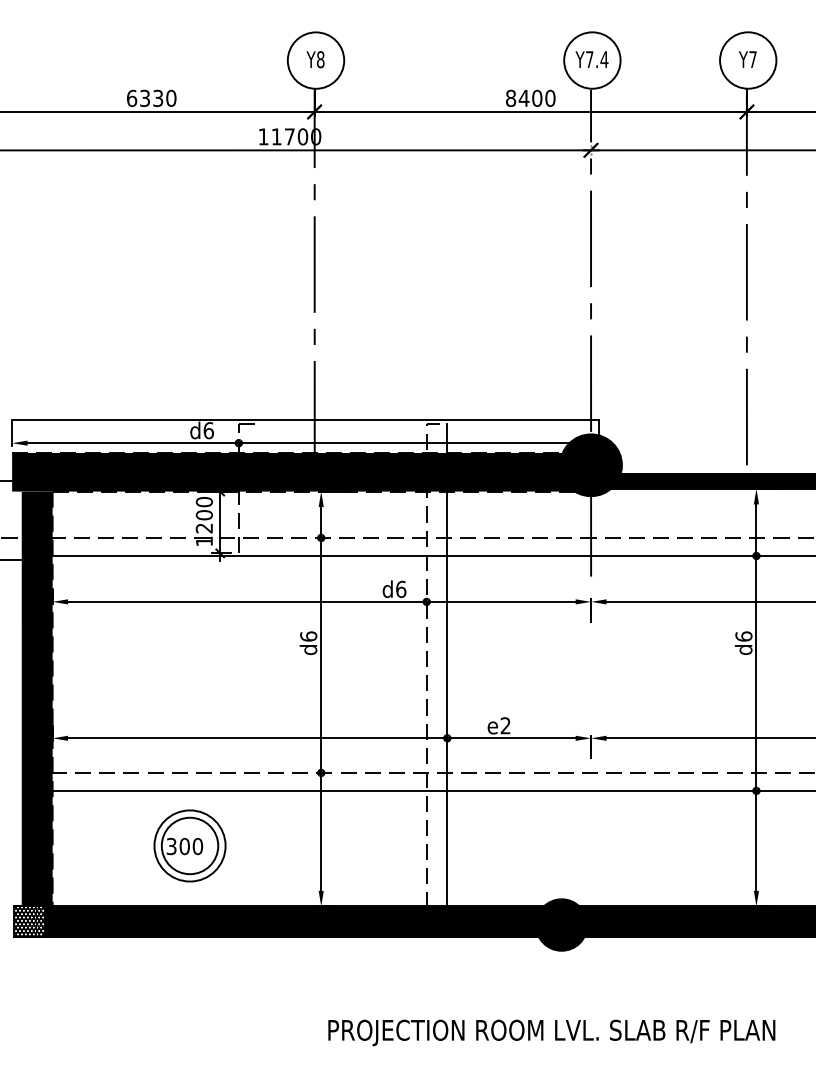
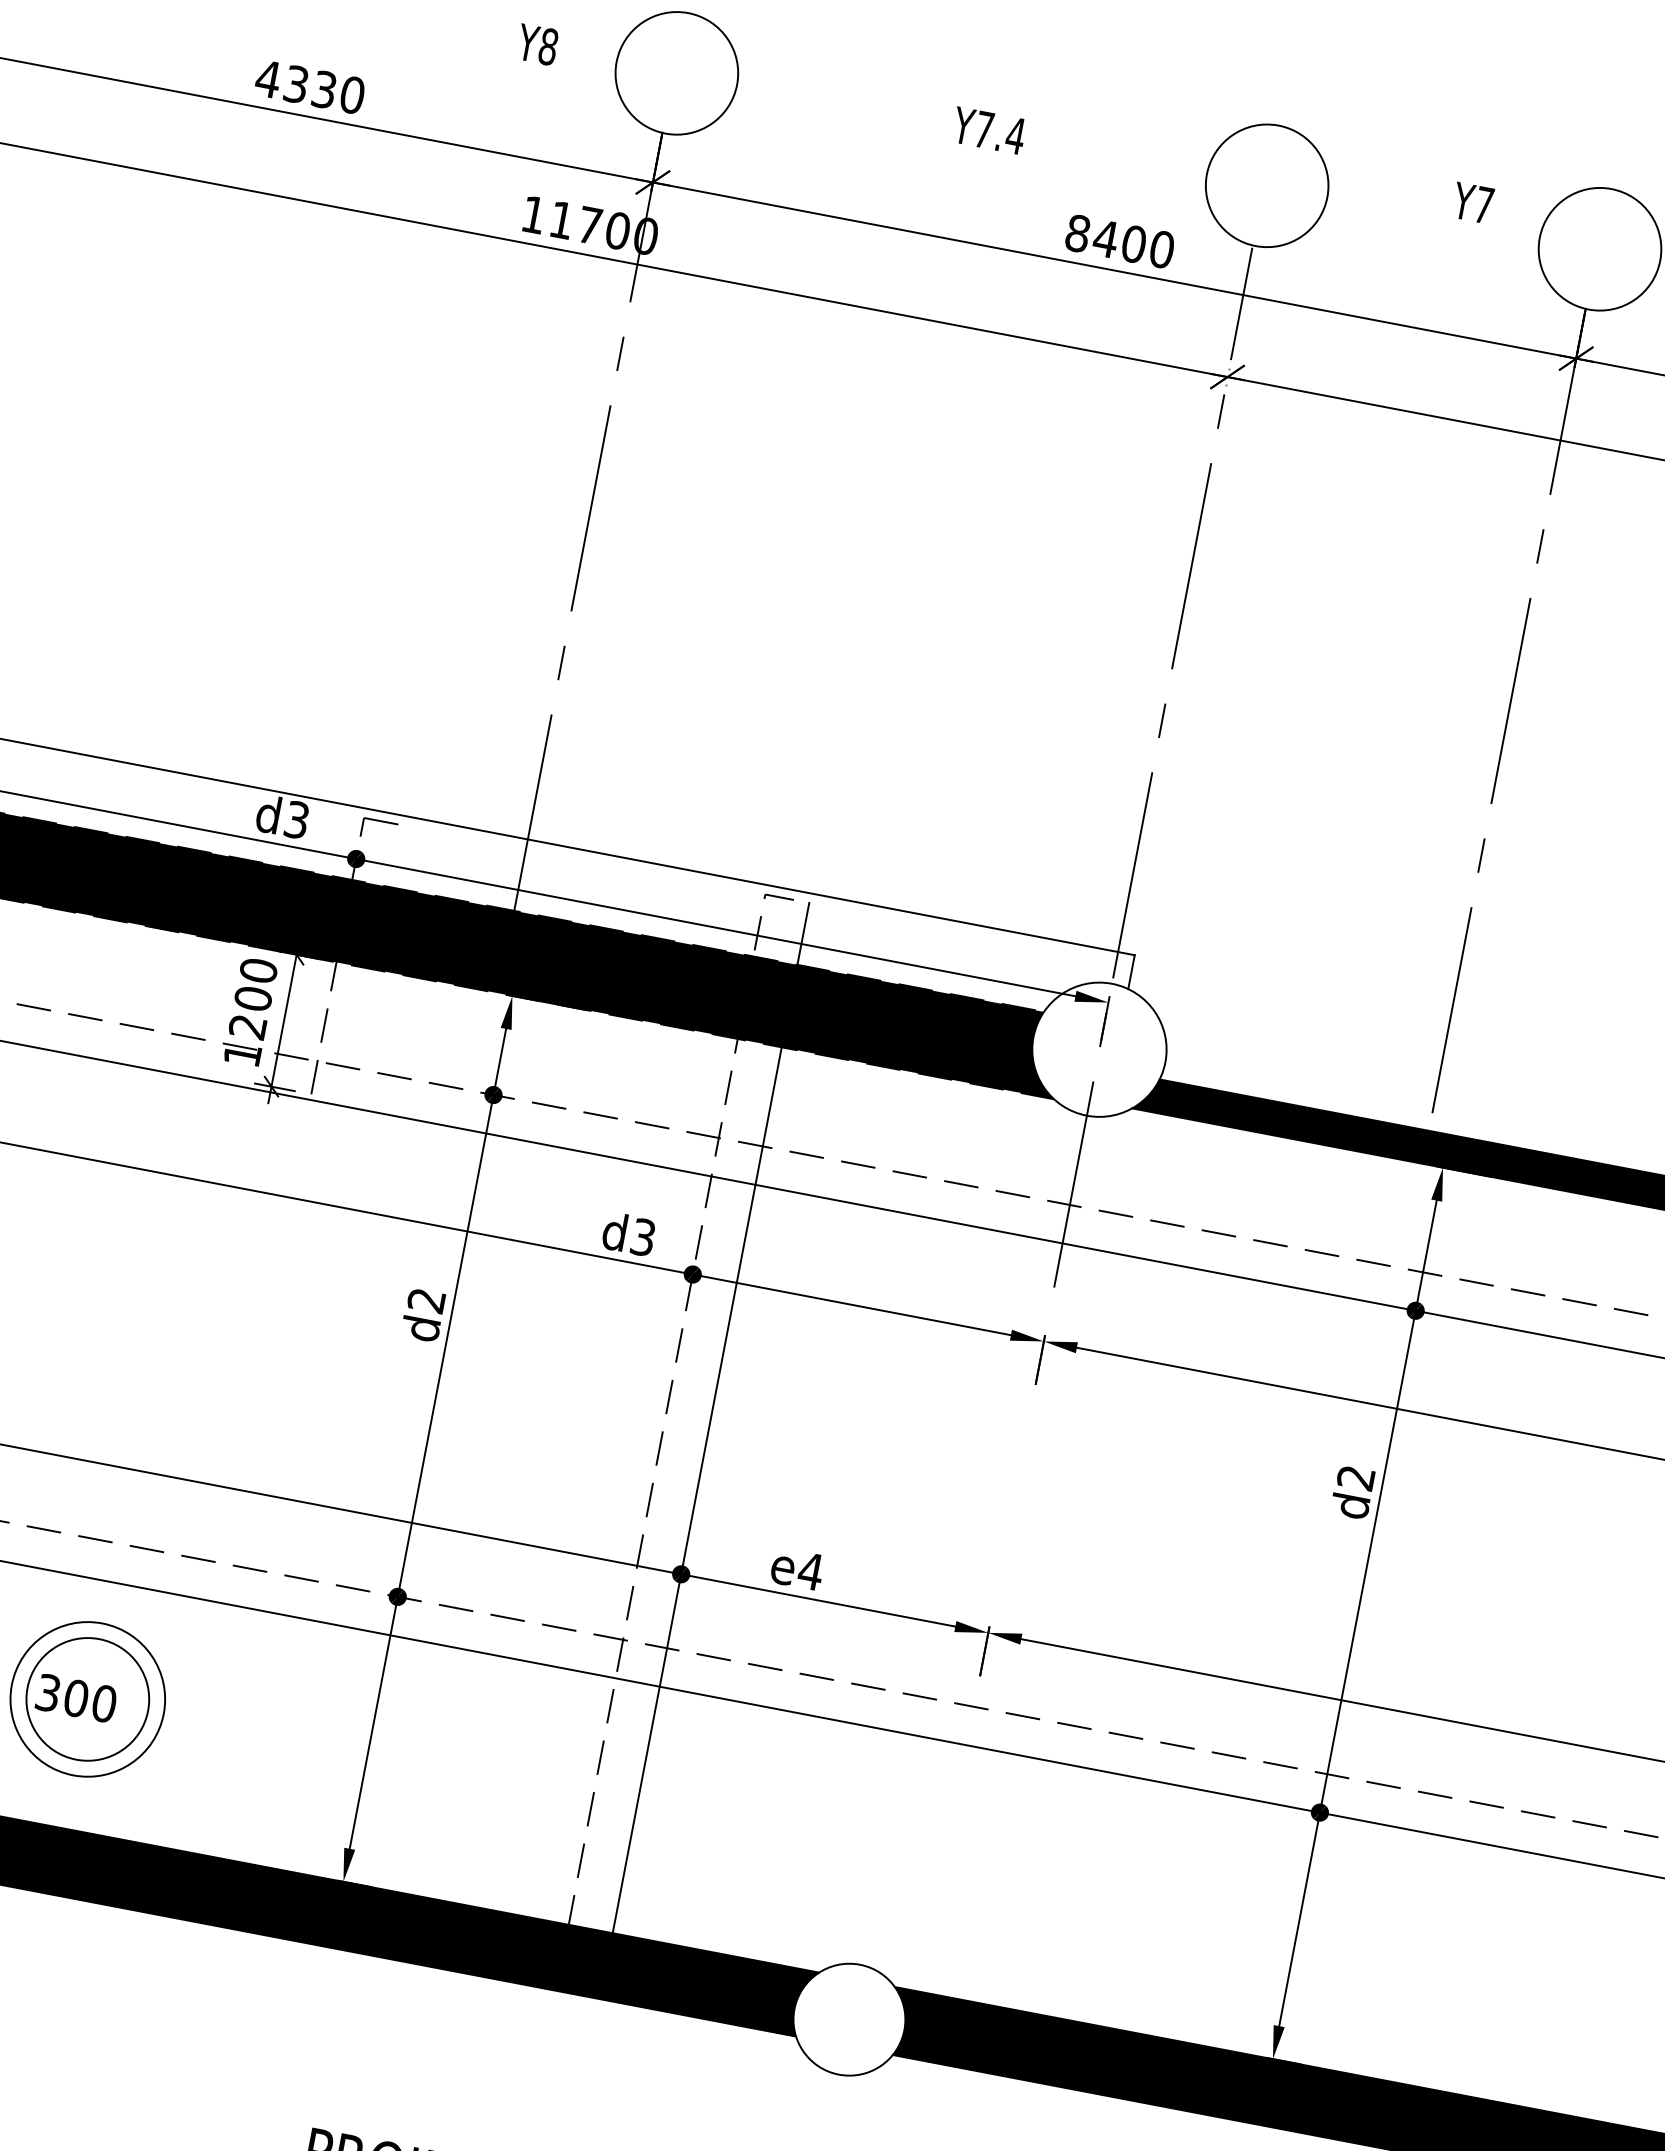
text: (315, 59) -> (537, 44), moved
text: (591, 59) -> (988, 130), moved
text: (747, 59) -> (1472, 202), moved
text: (131, 97) -> (267, 76), 6330 -> 4330
text: (208, 430) -> (296, 819), d6 -> d3
fill: (590, 465) -> (1098, 1049), removed
text: (401, 588) -> (644, 1235), d6 -> d3
text: (308, 636) -> (426, 1300), d6 -> d2
text: (743, 636) -> (1355, 1477), d6 -> d2
text: (505, 725) -> (810, 1570), e2 -> e4
fill: (561, 924) -> (849, 2018), removed

